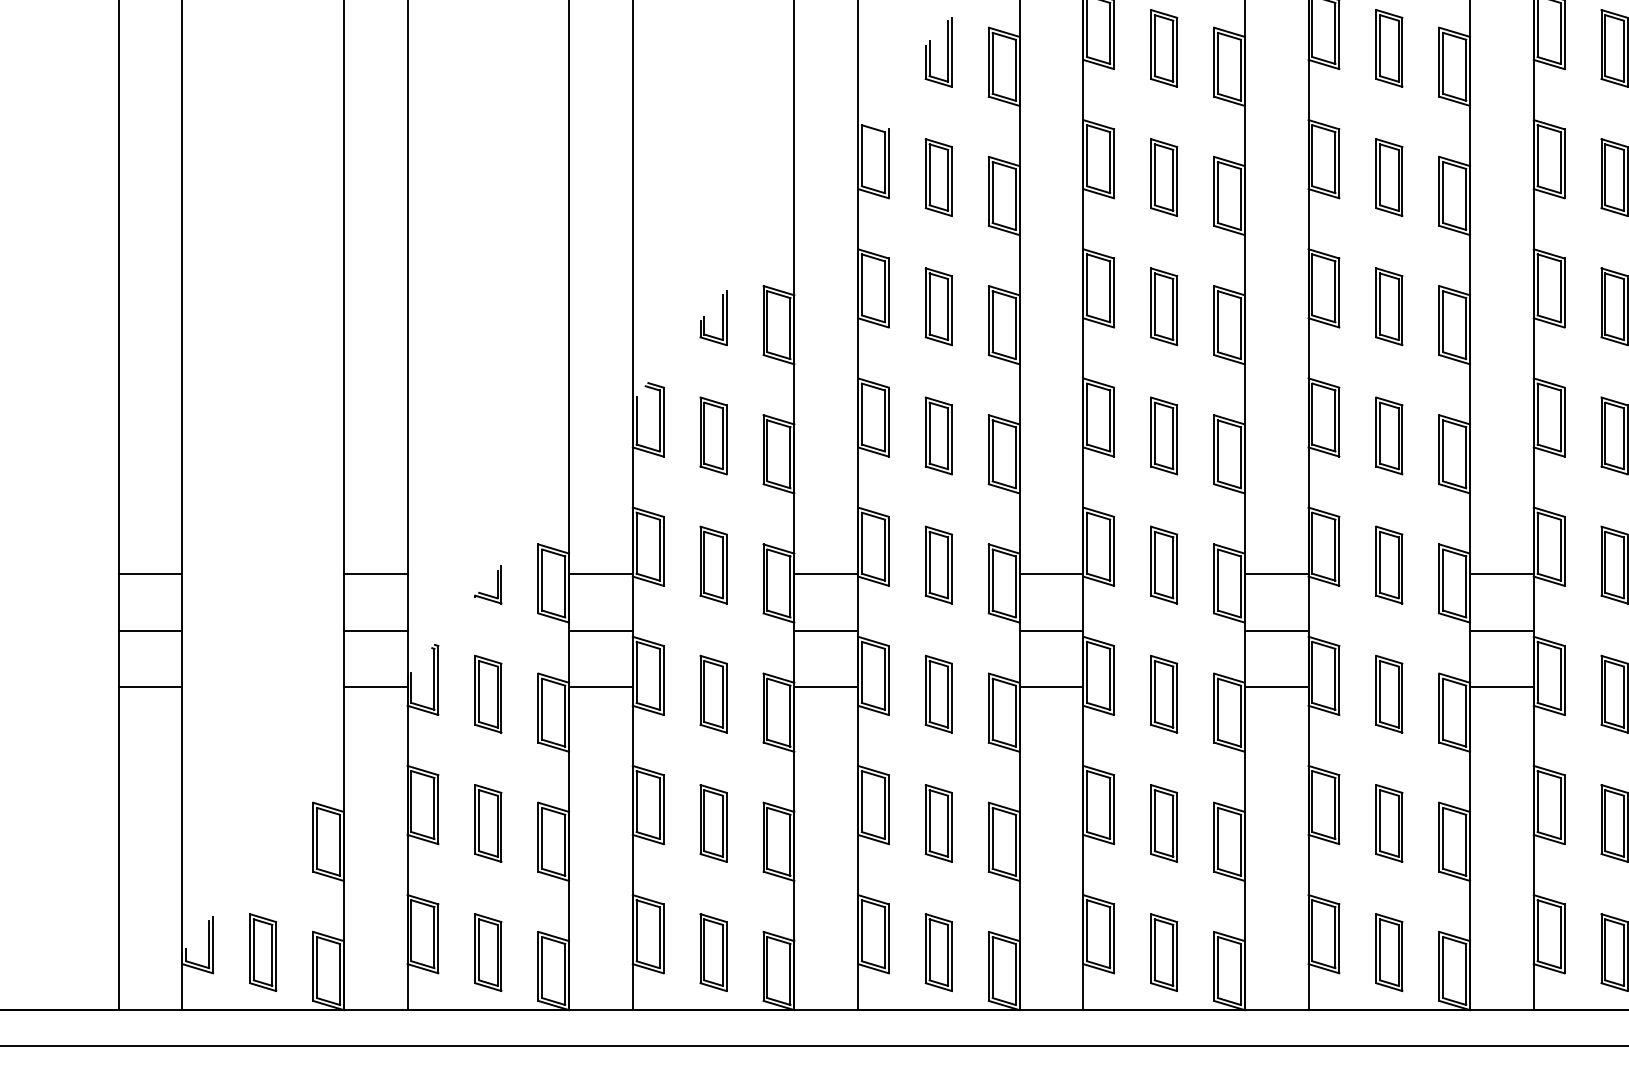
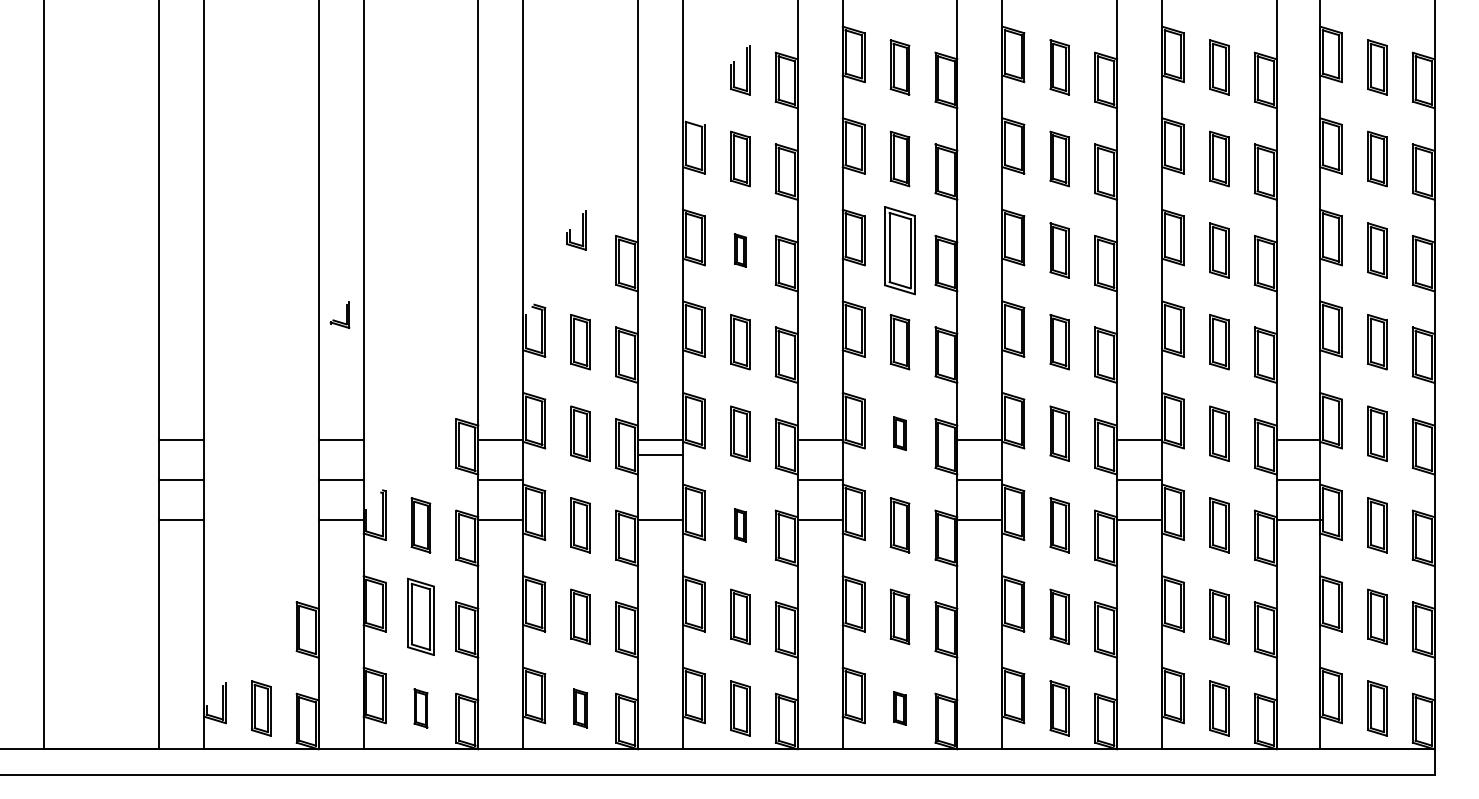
part: (939, 306) -> (740, 250), size x0.6
part: (1163, 306) -> (899, 250), size x1.6
part: (713, 317) -> (576, 230), moved
part: (1163, 564) -> (899, 433), size x0.6
part: (484, 592) -> (337, 320), moved
line: (826, 631) -> (660, 455), moved
part: (939, 694) -> (740, 525), size x0.6
part: (487, 822) -> (420, 616), size x1.4
part: (487, 952) -> (420, 708), size x0.7
part: (713, 952) -> (580, 708), size x0.7
part: (1163, 952) -> (899, 708), size x0.6

